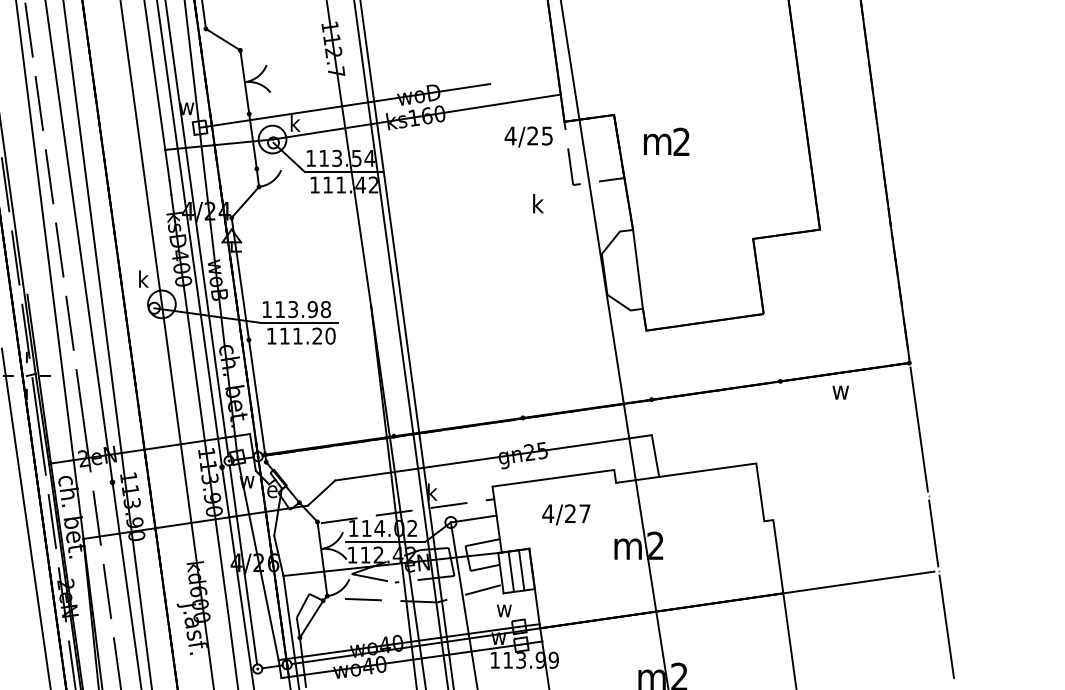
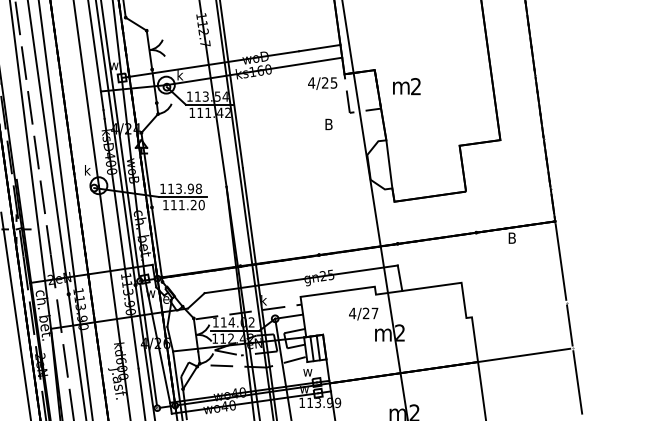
line: (523, 77) -> (319, 47), added
text: (538, 204) -> (328, 124), k -> B
text: (839, 389) -> (512, 237), w -> B
text: (566, 513) -> (363, 313), moved

